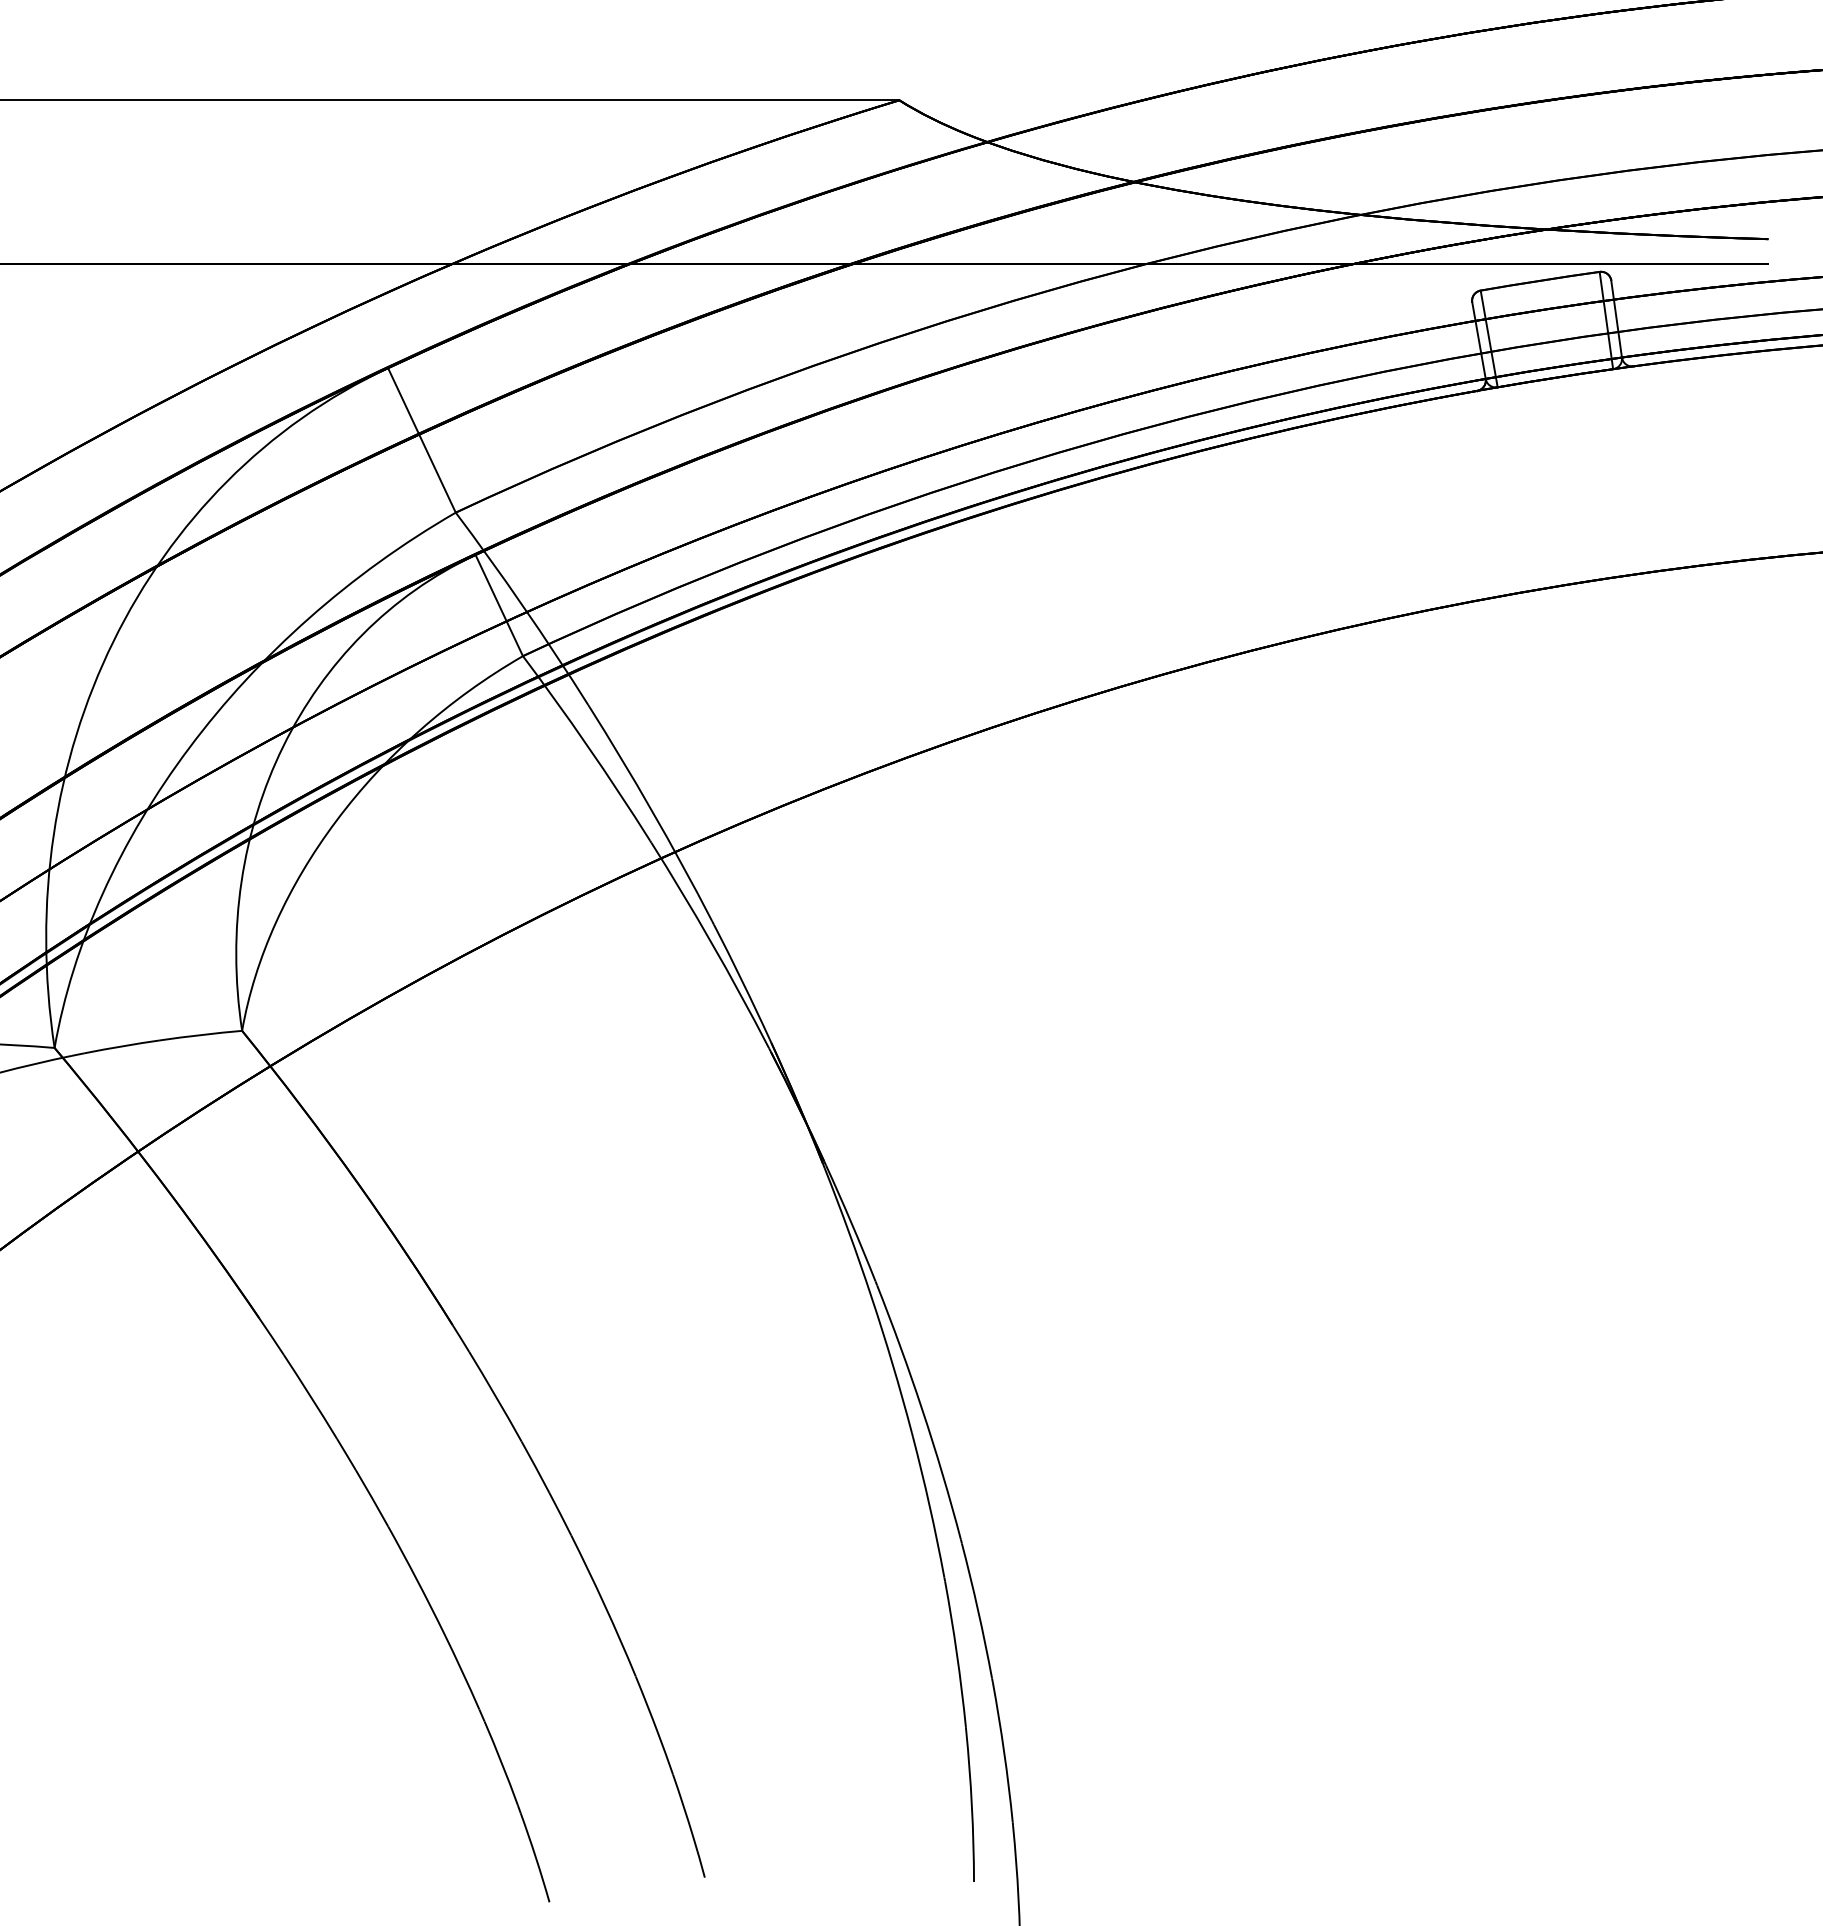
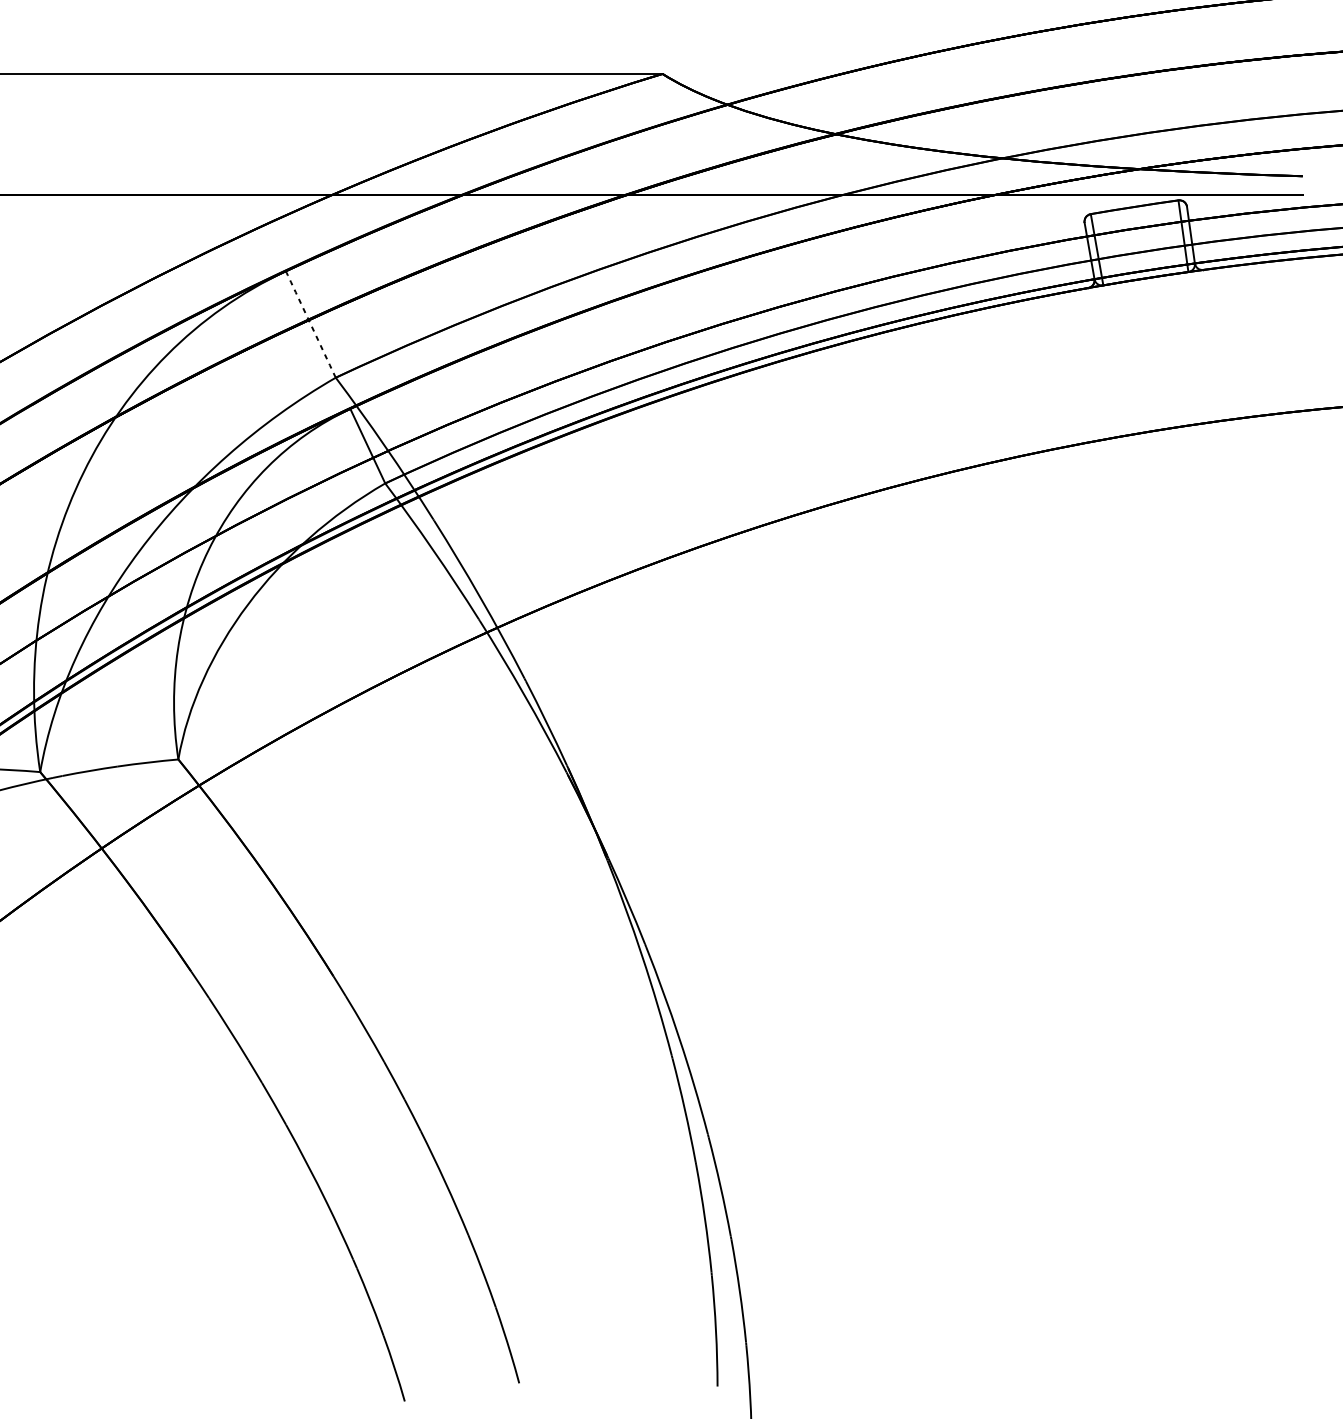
arc: (418, 432) -> (308, 318), solid -> dashed

